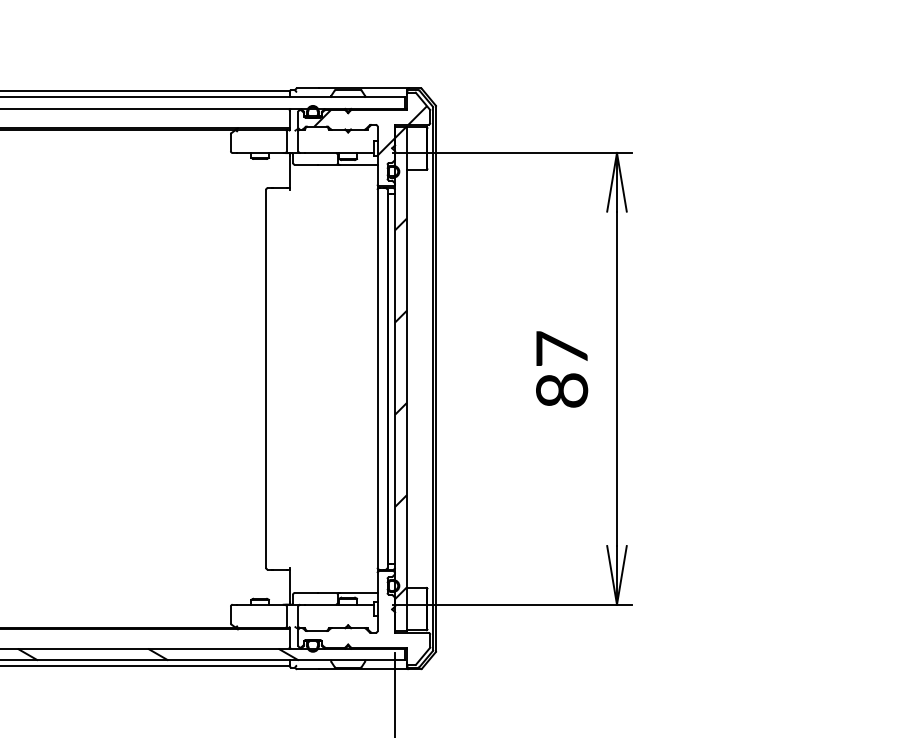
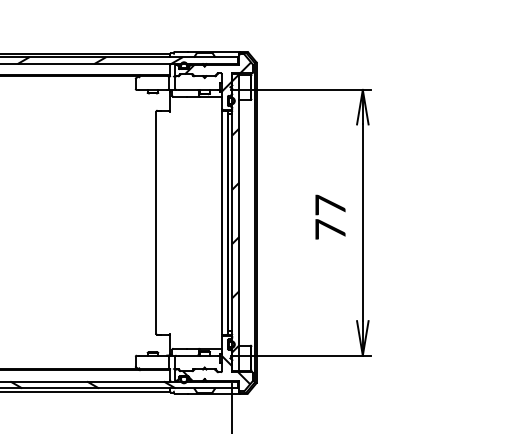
hatch: (169, 102) -> (99, 60), added
text: (562, 390) -> (330, 229), 87 -> 77
hatch: (368, 630) -> (216, 370), added

